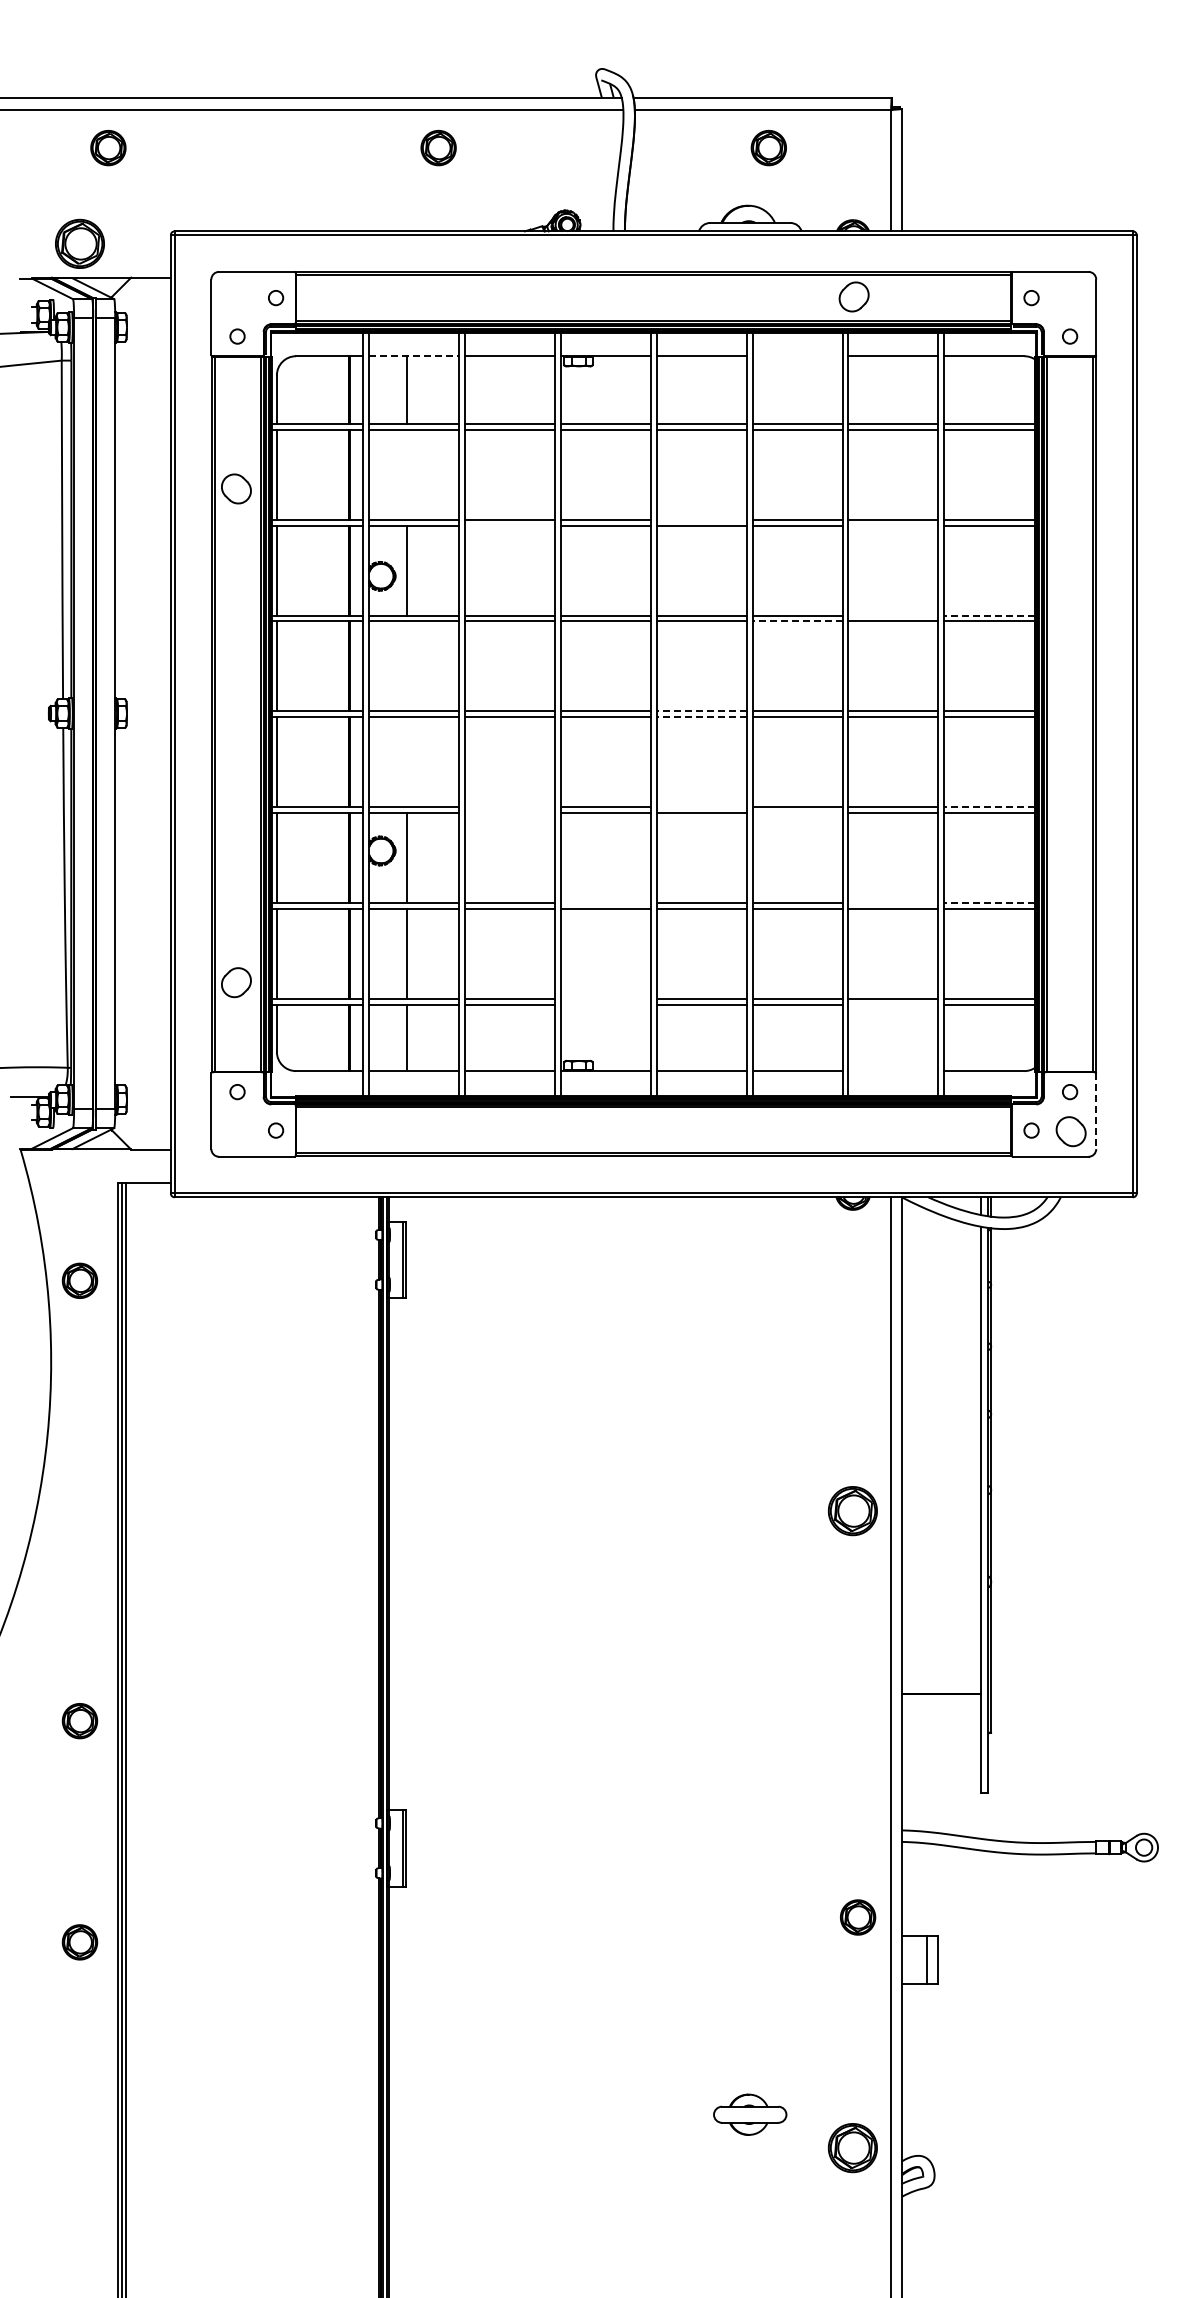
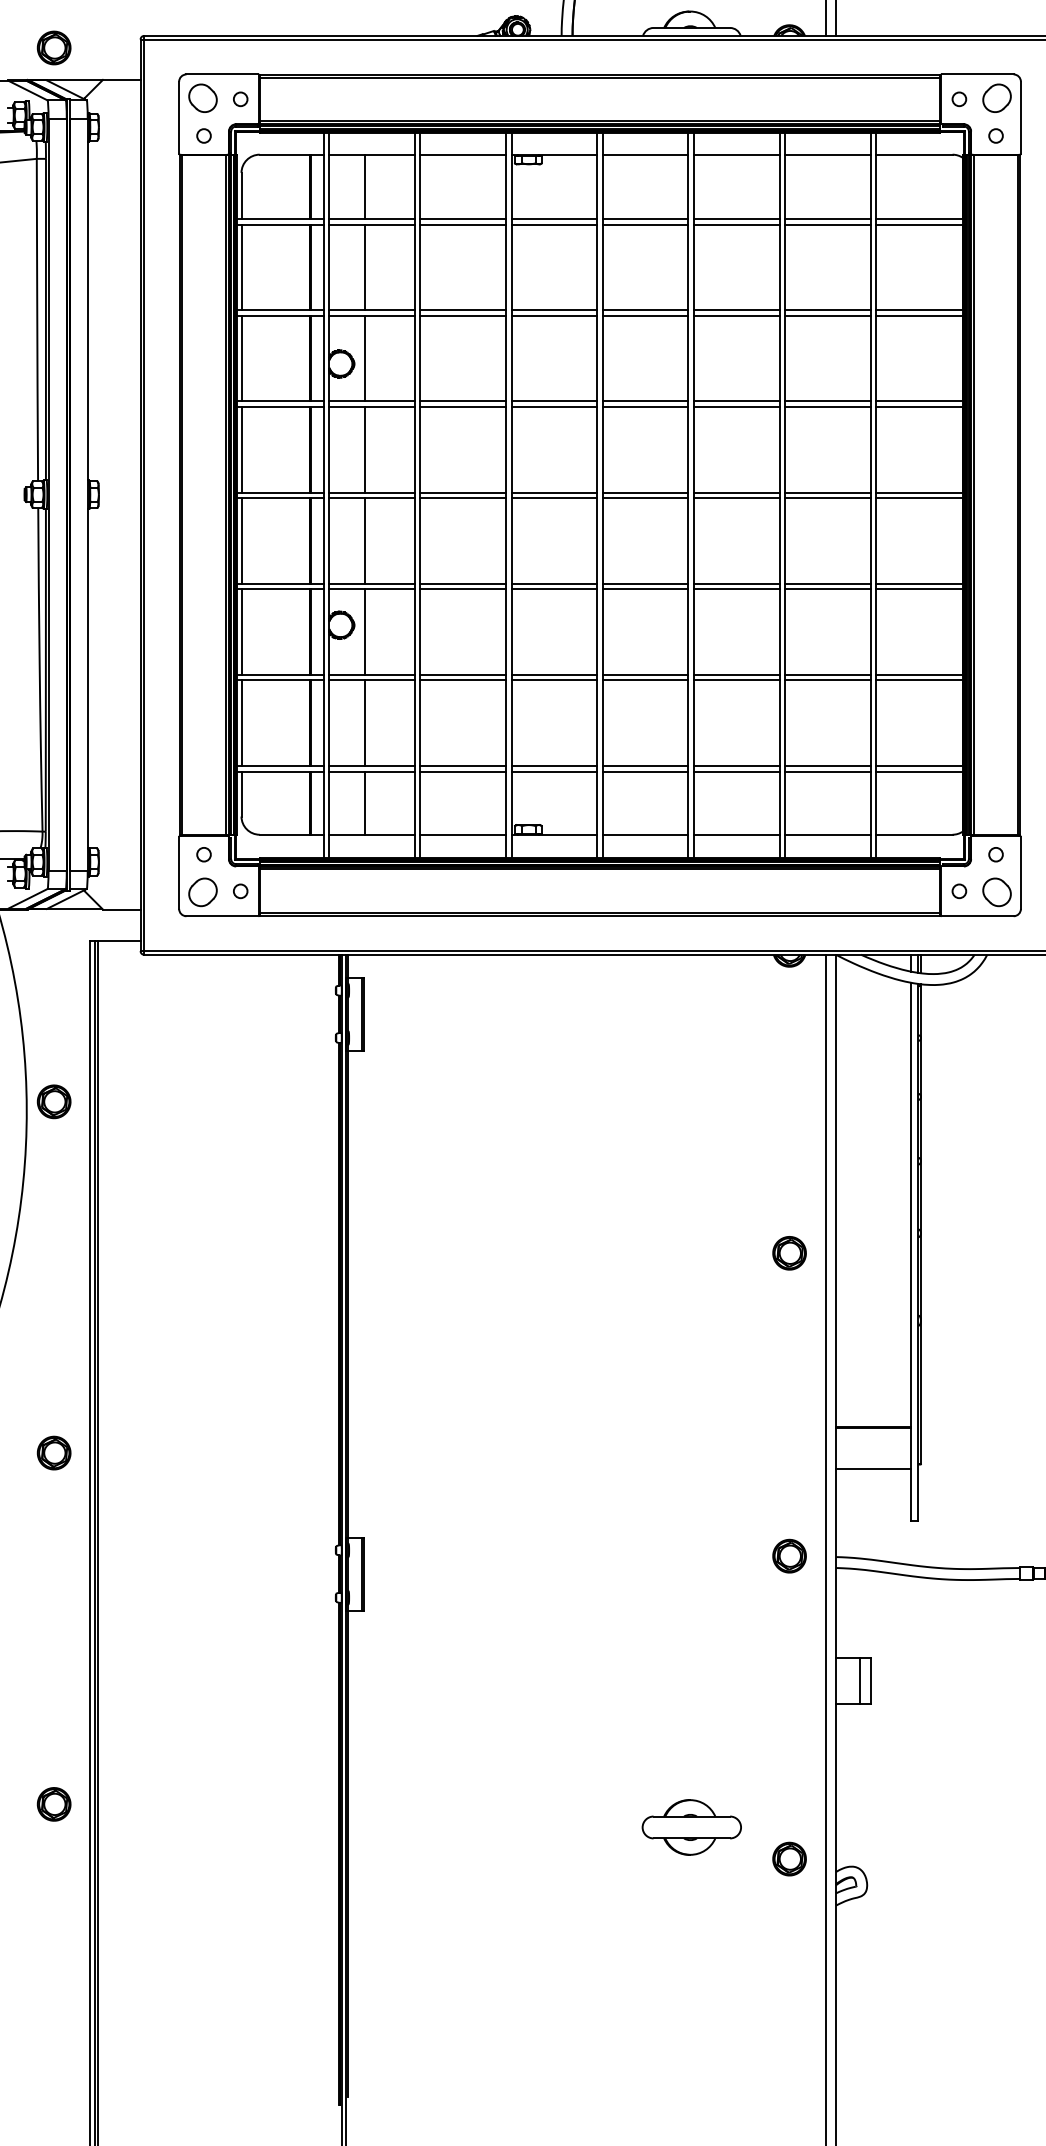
part: (79, 244) -> (53, 48), size x0.71
part: (853, 296) -> (996, 97), moved
line: (414, 356) -> (372, 154), dashed -> solid
line: (797, 356) -> (736, 154), added
line: (407, 474) -> (365, 267), added
part: (236, 488) -> (203, 97), moved
line: (701, 519) -> (645, 310), added
line: (510, 525) -> (463, 315), added
line: (893, 525) -> (828, 315), added
line: (893, 615) -> (828, 401), added
line: (989, 615) -> (919, 401), dashed -> solid
line: (797, 621) -> (736, 407), dashed -> solid
line: (407, 666) -> (365, 449), added
line: (701, 711) -> (645, 492), dashed -> solid
line: (701, 717) -> (645, 498), dashed -> solid
line: (407, 762) -> (365, 541), added
line: (510, 807) -> (463, 583), added
line: (701, 807) -> (645, 583), added
line: (989, 807) -> (919, 583), dashed -> solid
line: (510, 813) -> (463, 589), added
line: (797, 813) -> (736, 589), added
line: (605, 903) -> (554, 675), added
line: (893, 903) -> (828, 675), added
line: (989, 903) -> (919, 675), dashed -> solid
part: (236, 982) -> (203, 892), moved
line: (605, 998) -> (554, 765), added
line: (605, 1004) -> (554, 771), added
line: (893, 1004) -> (828, 771), added
line: (893, 1071) -> (828, 835), added
line: (1096, 1111) -> (1021, 873), dashed -> solid
part: (79, 1280) -> (53, 1101), moved
part: (853, 1510) -> (790, 1252), size x0.71
line: (940, 1738) -> (872, 1469), added
part: (858, 1917) -> (790, 1556), moved
part: (79, 1942) -> (53, 1804), moved
part: (749, 2114) -> (691, 1827), size x1.43
part: (853, 2147) -> (790, 1858), size x0.71

